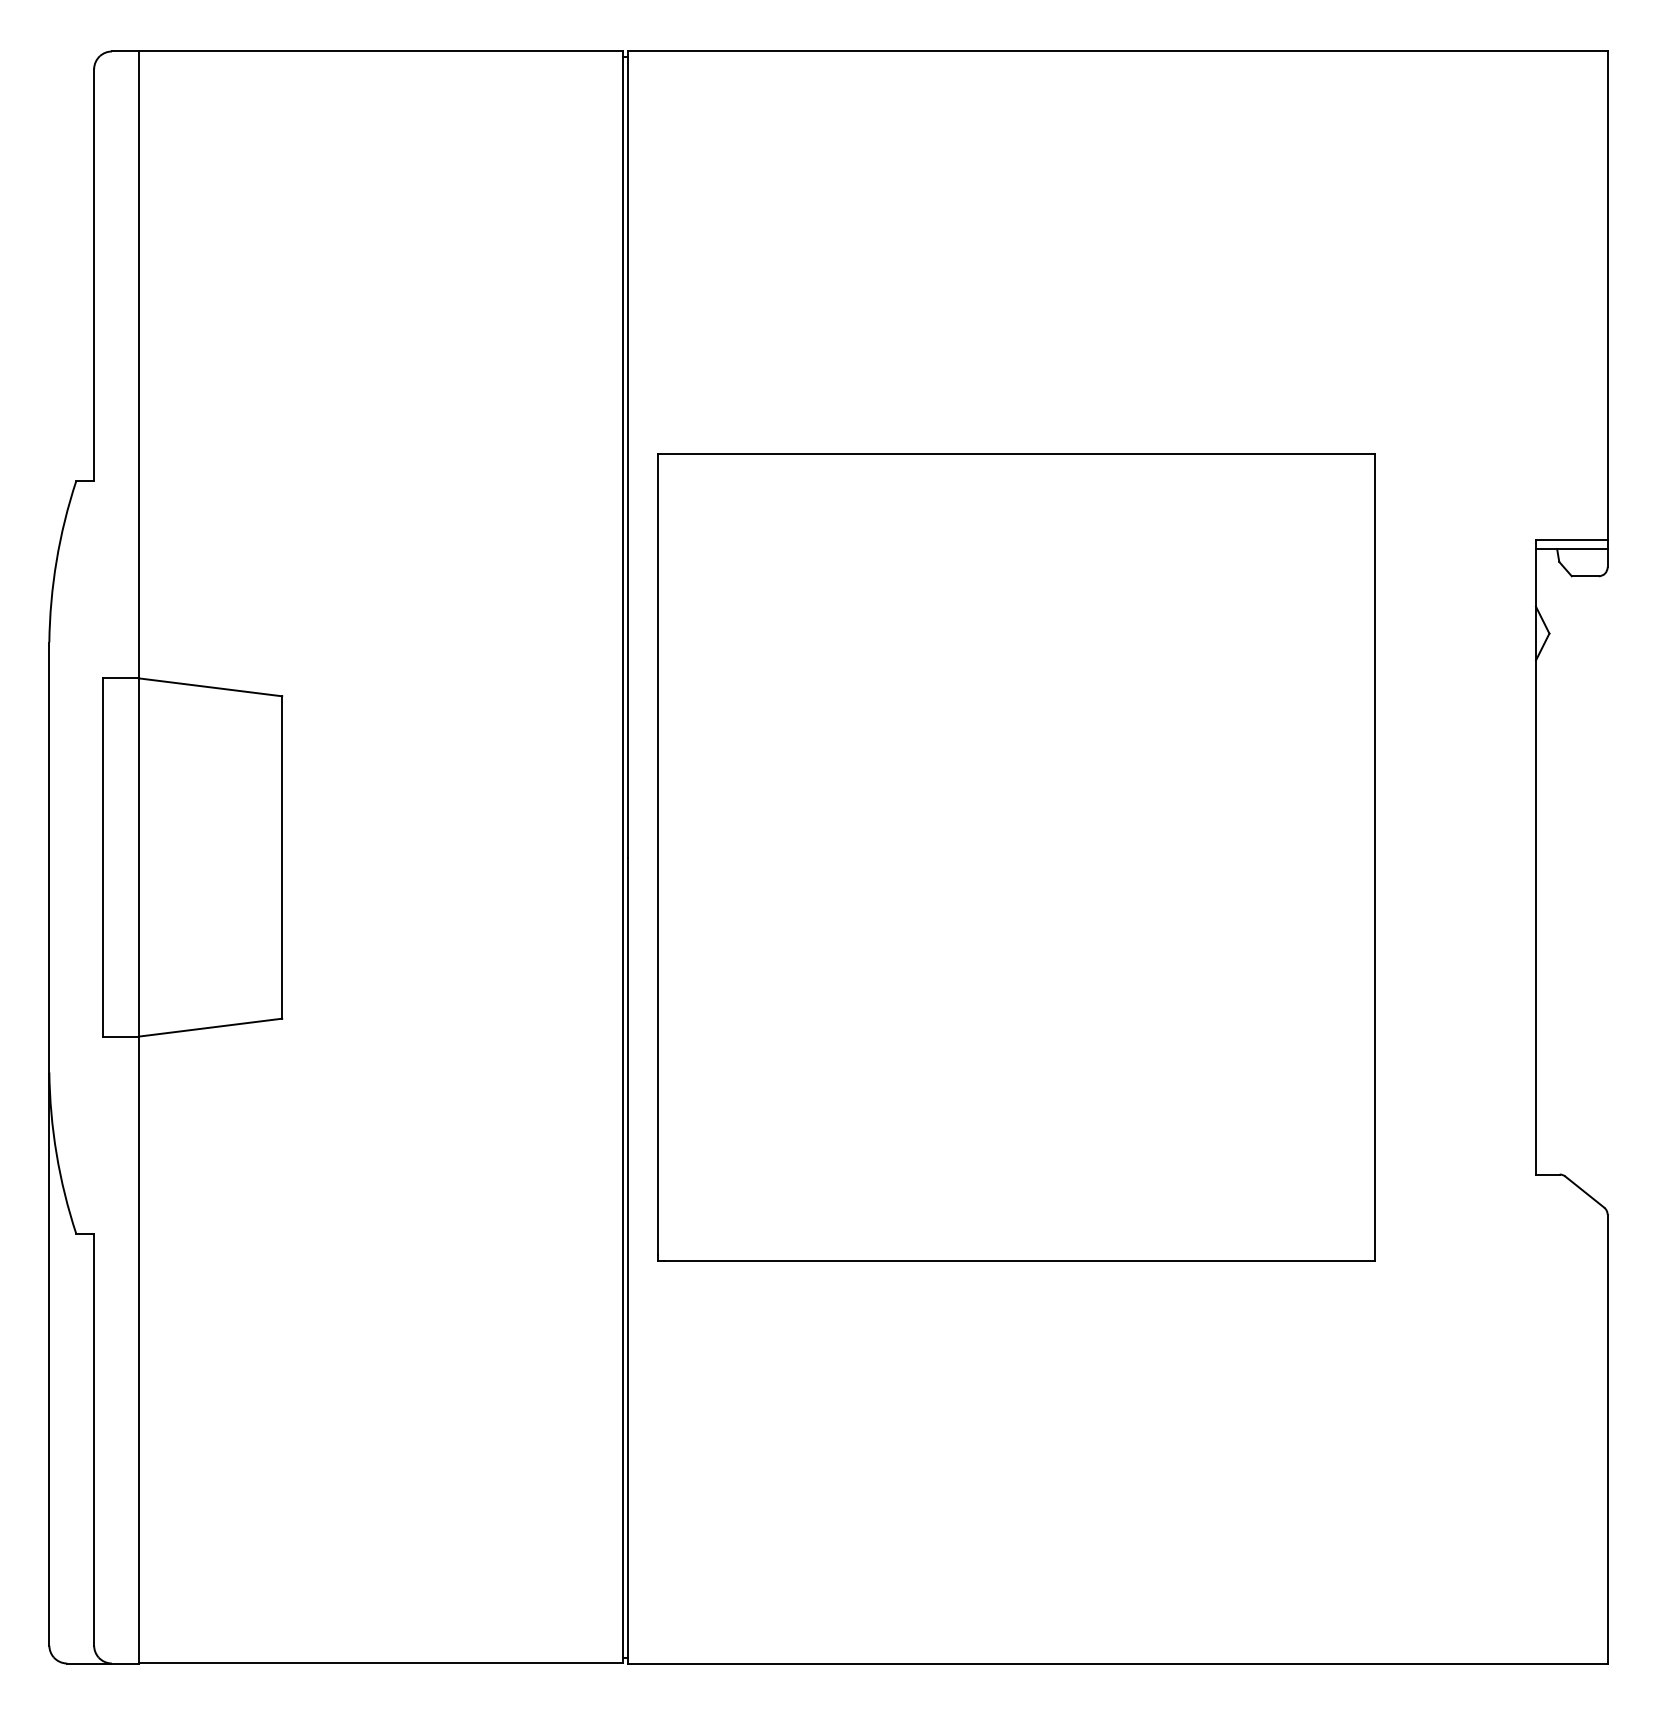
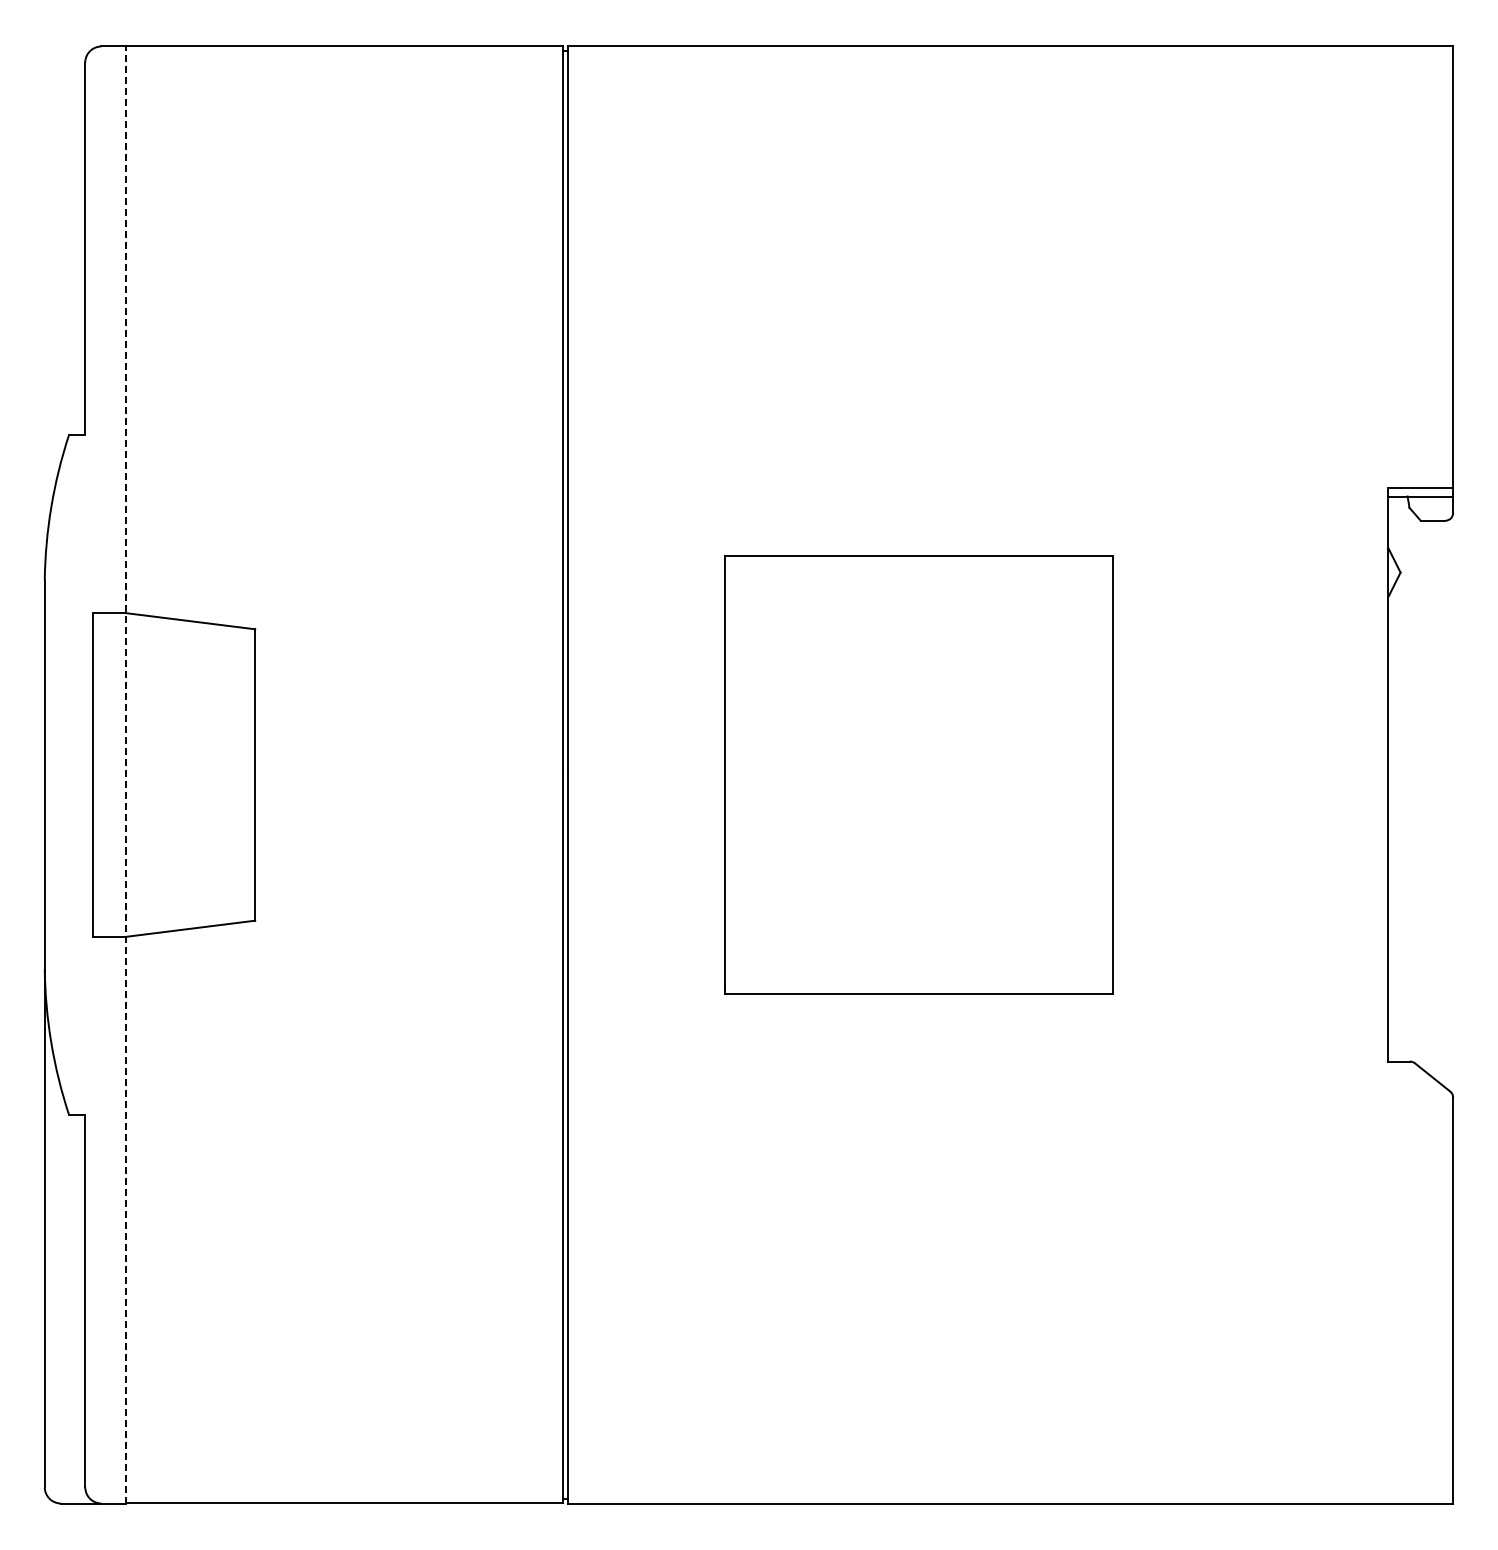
line: (138, 856) -> (125, 774), solid -> dashed
part: (1016, 856) -> (918, 774), size x0.6

